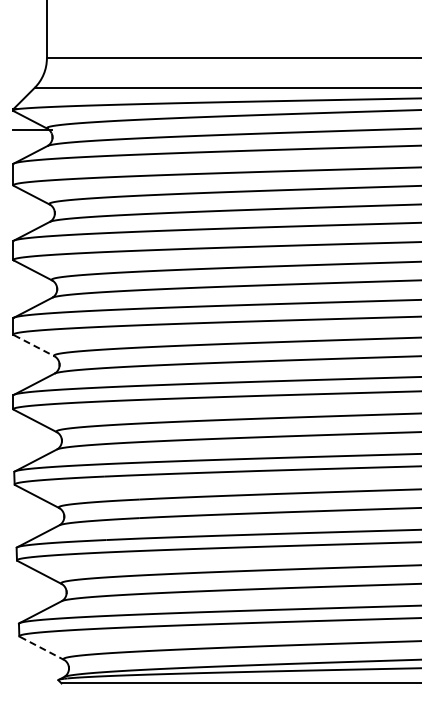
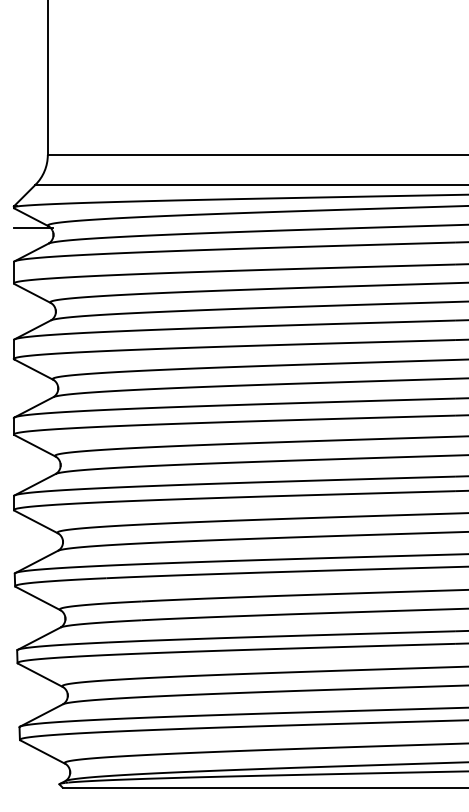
line: (34, 346) -> (35, 446), dashed -> solid
line: (42, 648) -> (43, 752), dashed -> solid

